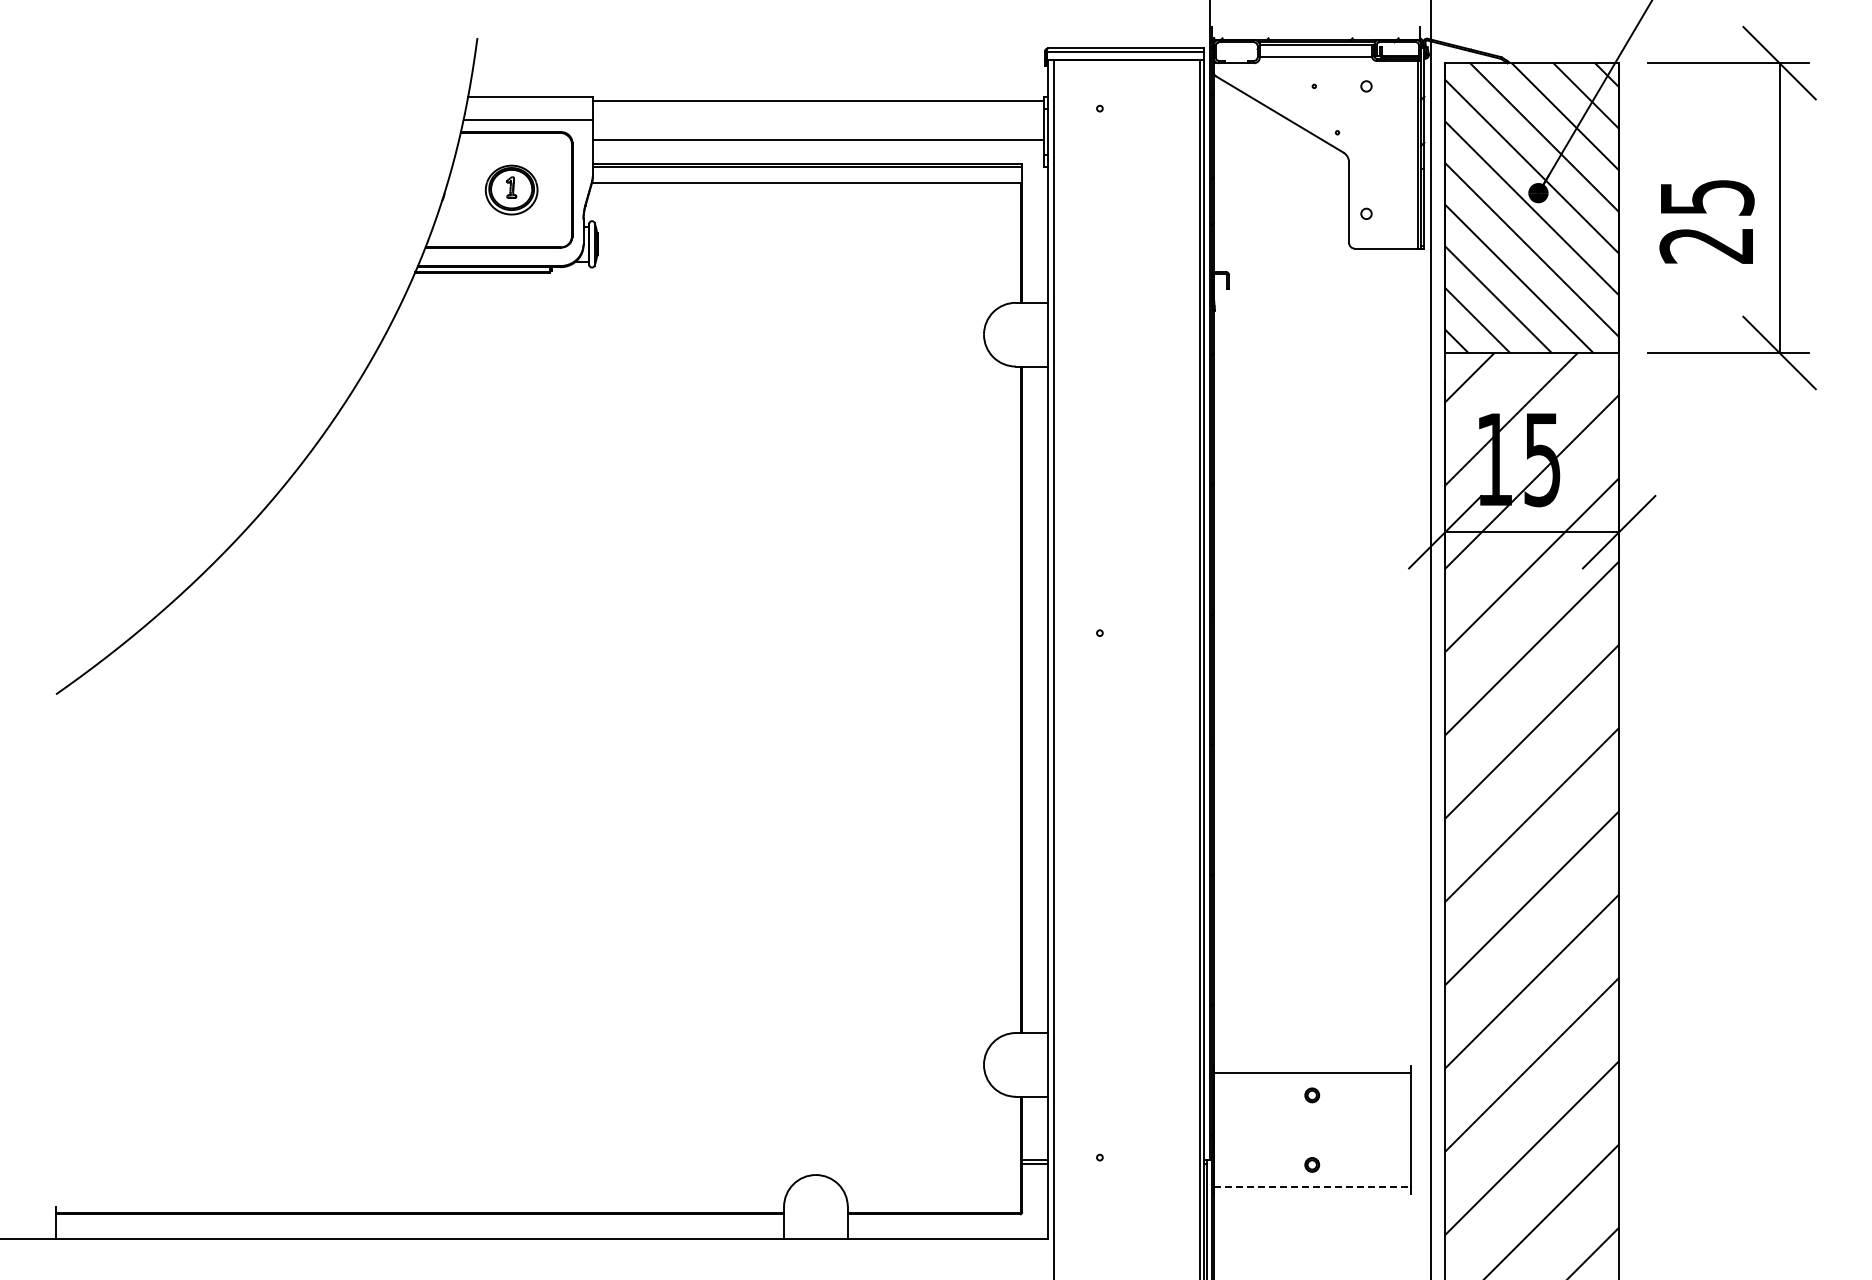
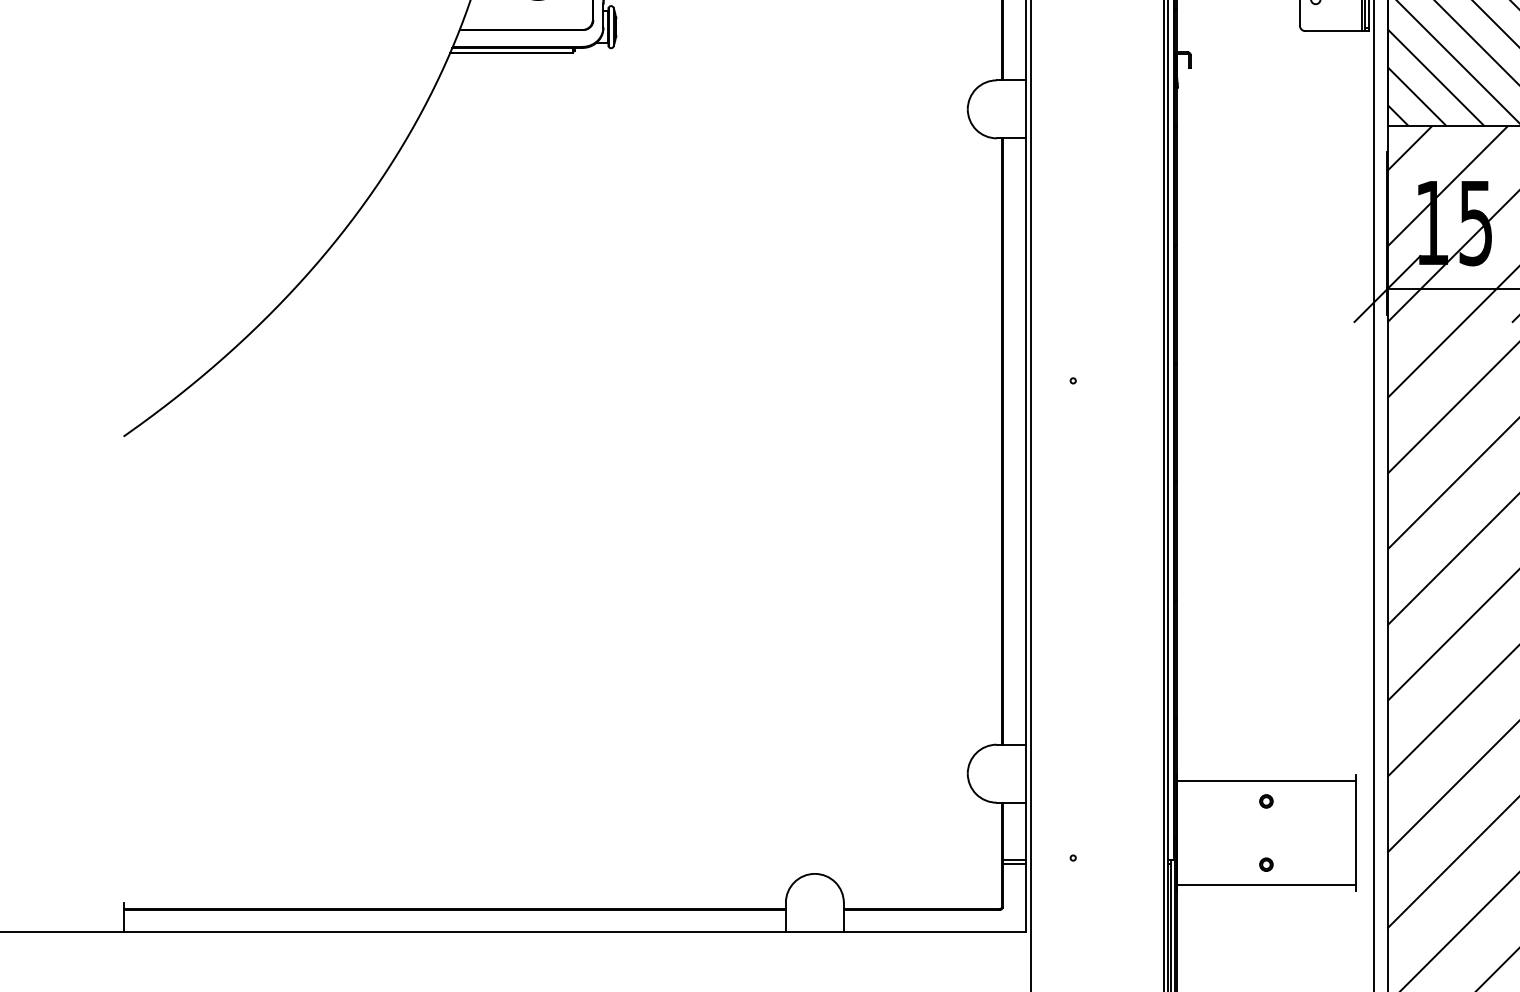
line: (1312, 1186) -> (1266, 884), dashed -> solid

